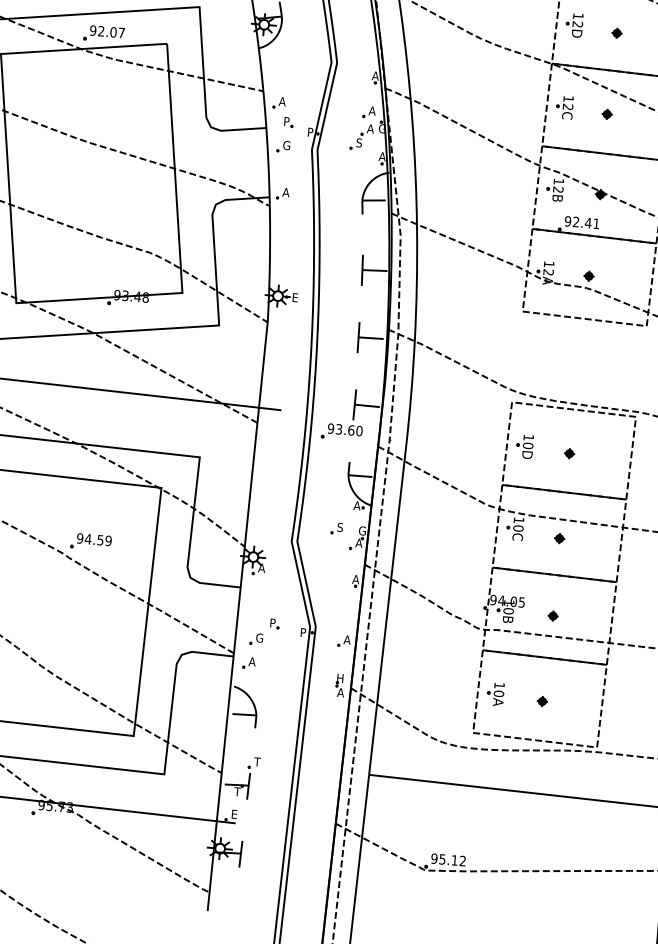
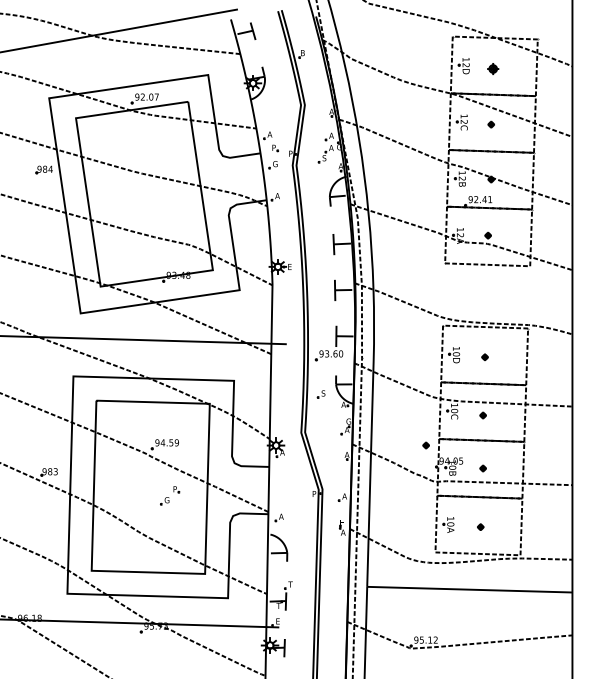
part: (617, 32) -> (493, 68), size x1.6
part: (335, 528) -> (320, 394), moved
part: (471, 575) -> (425, 445), added
part: (265, 631) -> (170, 495), moved

